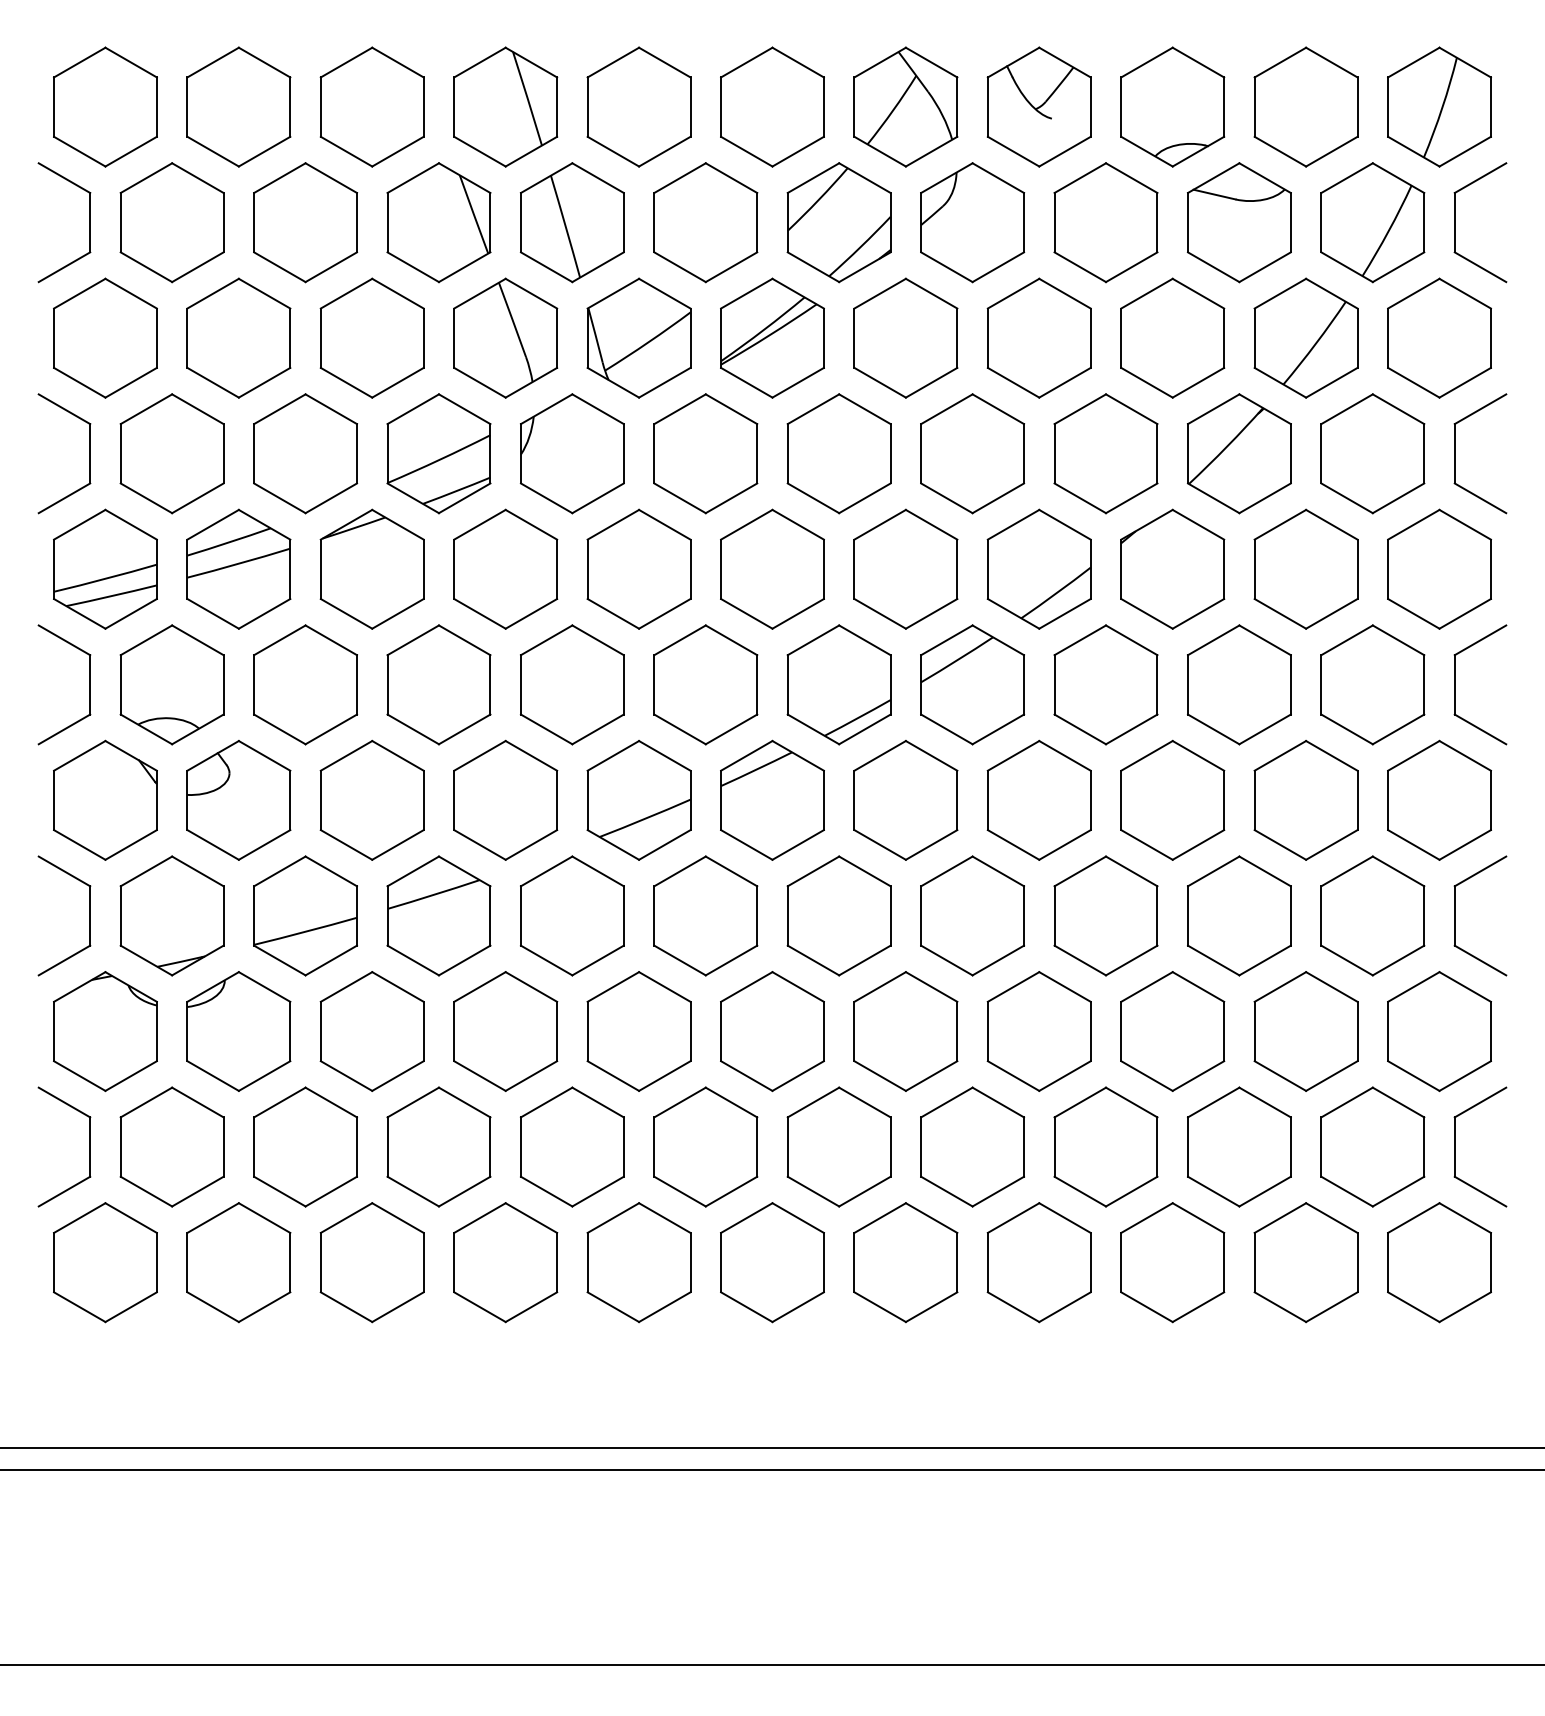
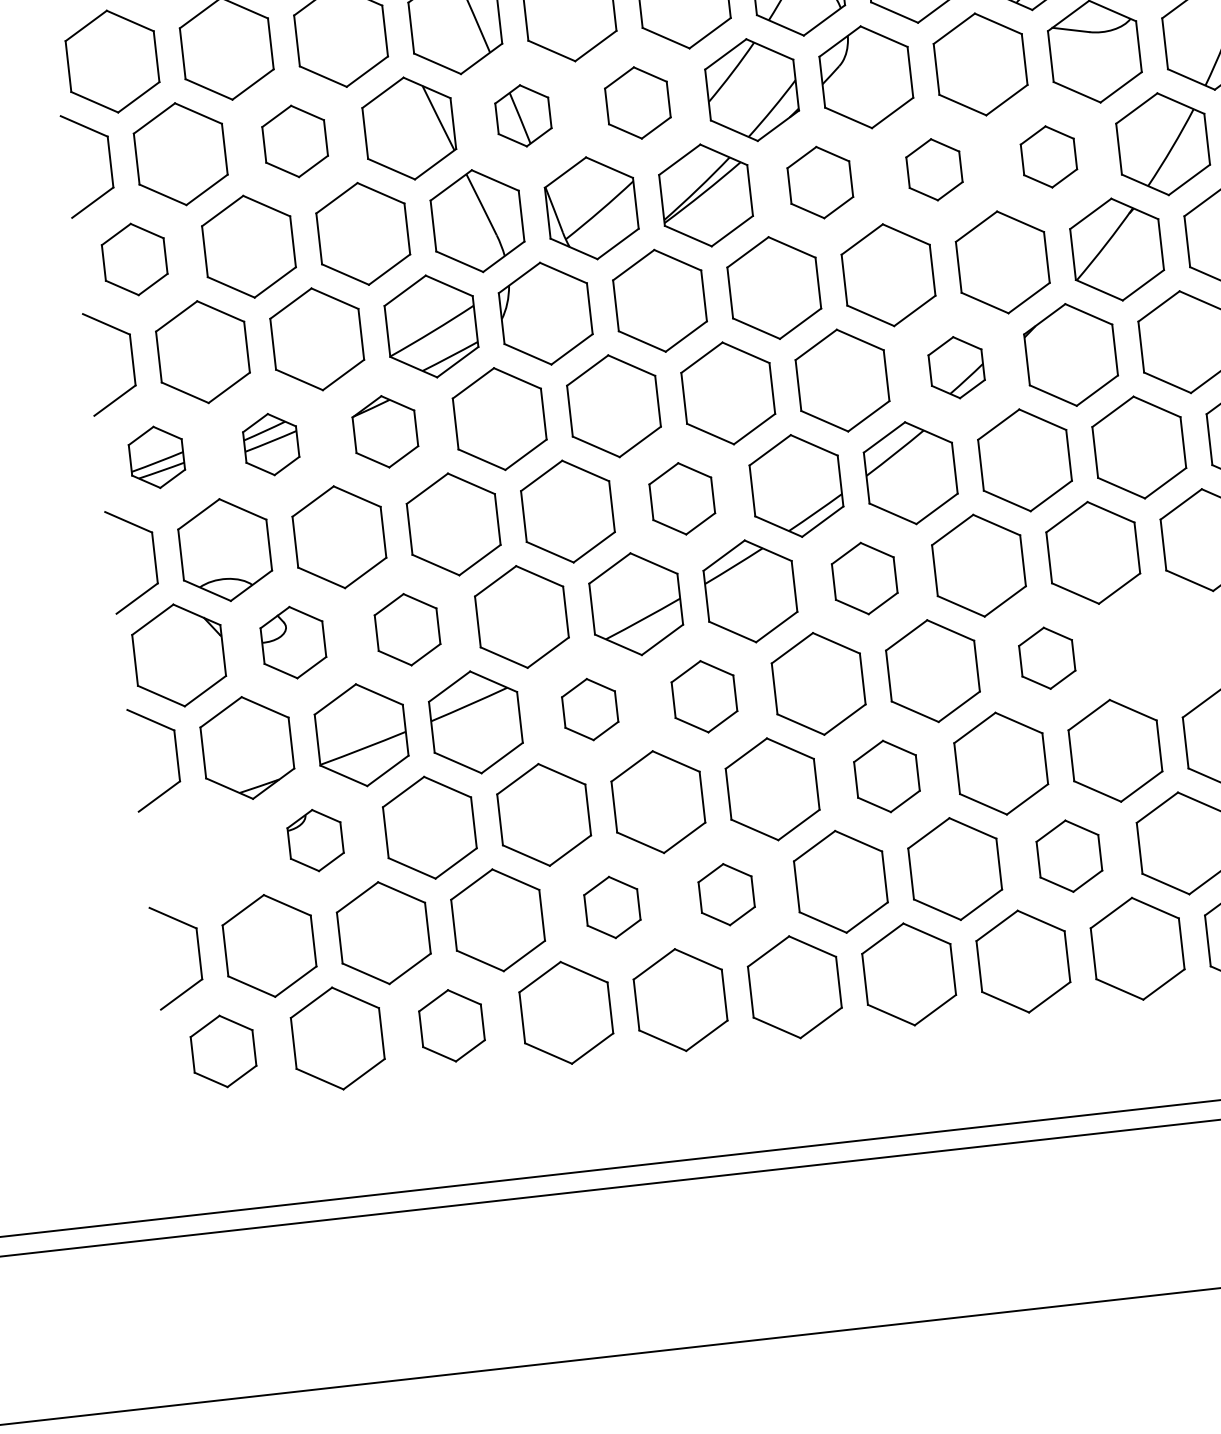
part: (305, 222) -> (294, 141), size x0.7
part: (571, 222) -> (522, 115), size x0.6
part: (705, 222) -> (637, 102), size x0.7
part: (105, 337) -> (134, 258), size x0.7
part: (905, 337) -> (819, 182), size x0.7
part: (1038, 337) -> (933, 169), size x0.6
part: (1172, 337) -> (1048, 156), size x0.6
part: (105, 568) -> (156, 456), size x0.6
part: (238, 568) -> (270, 444), size x0.6
part: (371, 568) -> (384, 431), size x0.7
part: (1038, 568) -> (956, 367), size x0.6
part: (705, 684) -> (681, 498), size x0.7
part: (371, 799) -> (406, 629), size x0.7
part: (238, 800) -> (293, 642), size x0.7
part: (905, 800) -> (864, 578), size x0.7
part: (572, 915) -> (590, 709), size x0.6
part: (705, 915) -> (704, 696), size x0.7
part: (1105, 915) -> (1046, 657), size x0.6
part: (1239, 915) -> (1161, 645), removed
part: (105, 1031) -> (201, 853), removed
part: (238, 1031) -> (315, 840), size x0.6
part: (905, 1031) -> (886, 776), size x0.7
part: (572, 1146) -> (612, 907), size x0.6
part: (705, 1146) -> (726, 894), size x0.6
part: (1105, 1146) -> (1068, 855), size x0.7
part: (105, 1262) -> (223, 1051), size x0.7
part: (371, 1262) -> (451, 1025), size x0.7

